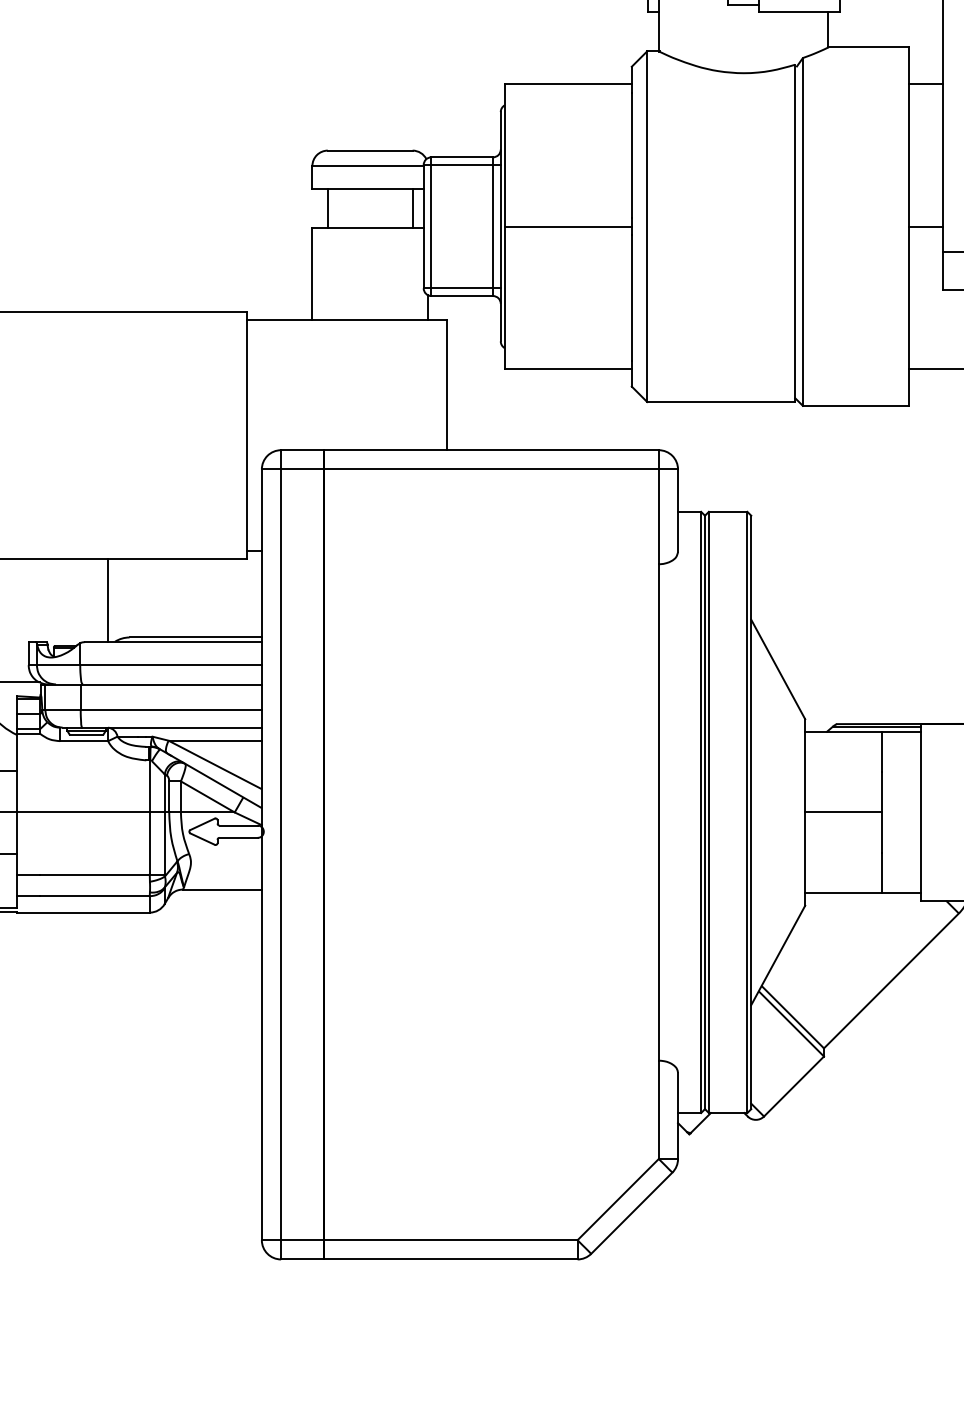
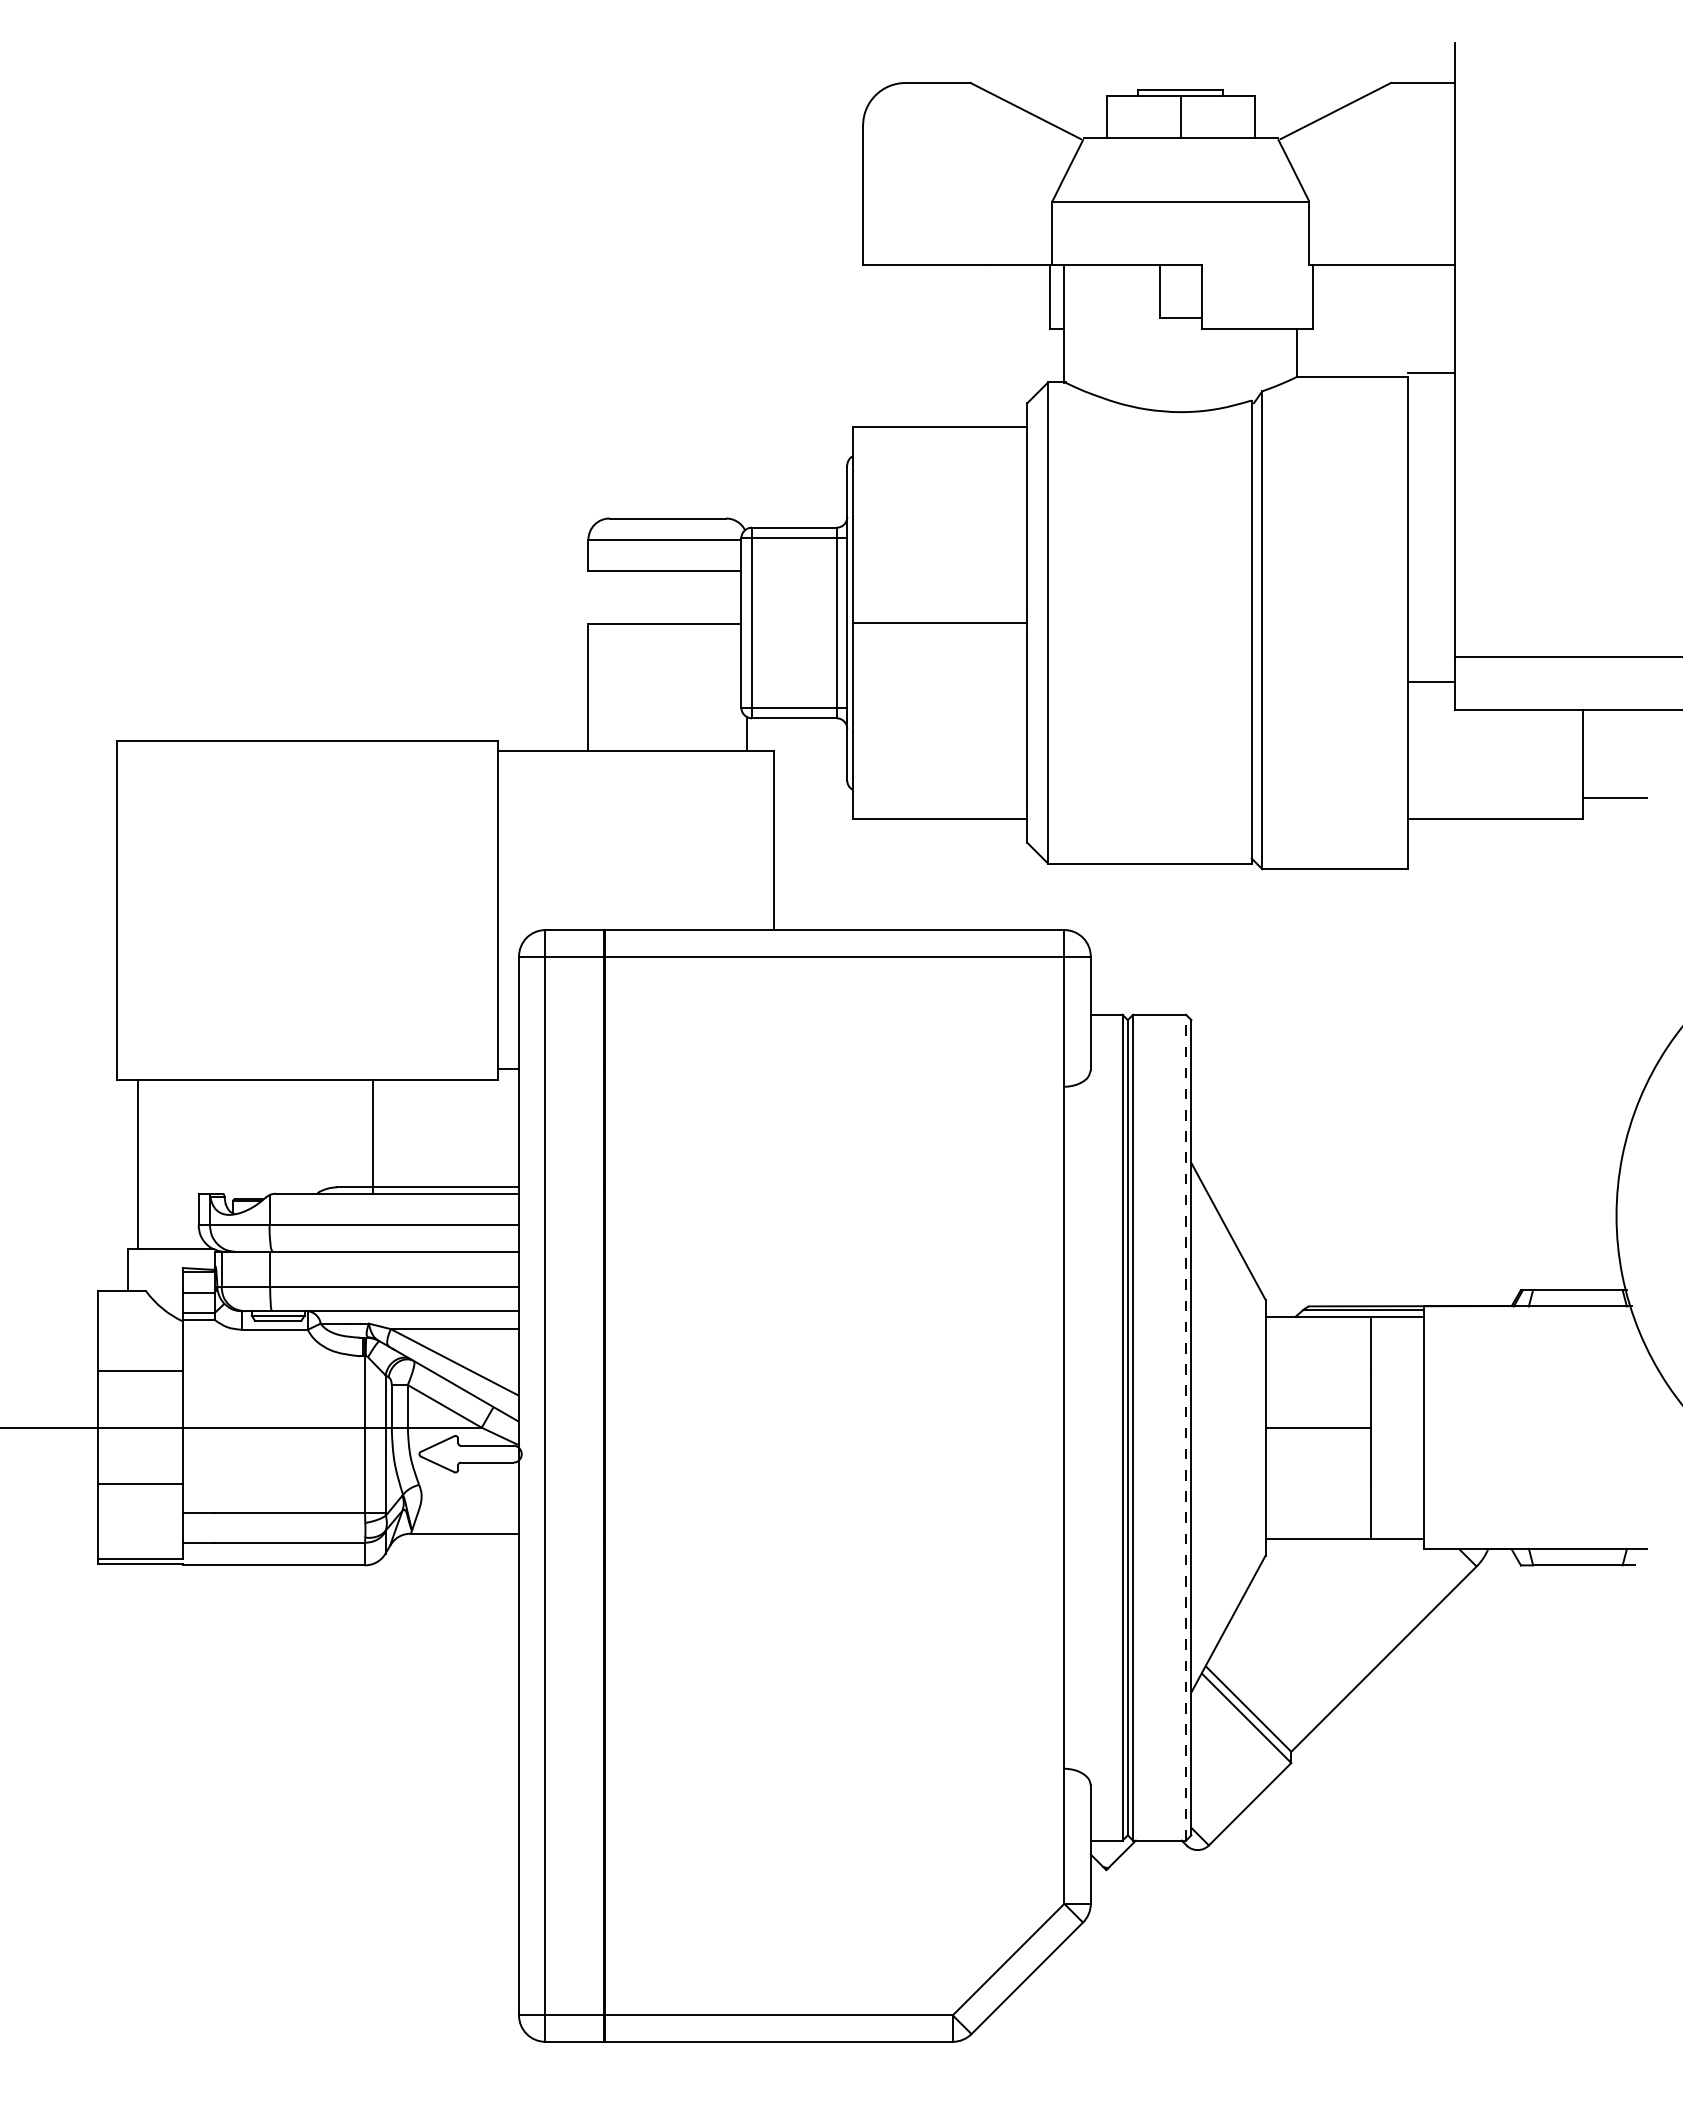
line: (926, 84) -> (1431, 373), moved
line: (327, 208) -> (609, 597), removed
line: (412, 208) -> (726, 597), removed
line: (926, 227) -> (1431, 682), moved
line: (107, 600) -> (372, 1136), moved
line: (747, 812) -> (1186, 1427), solid -> dashed

